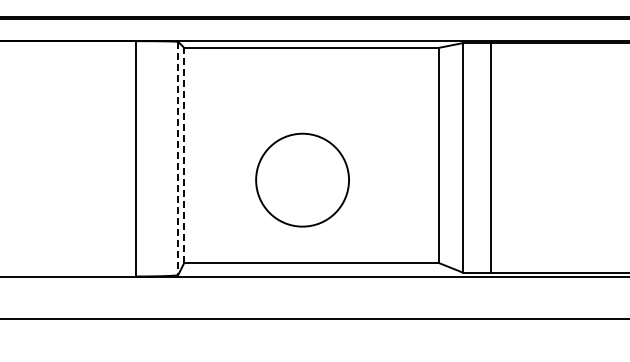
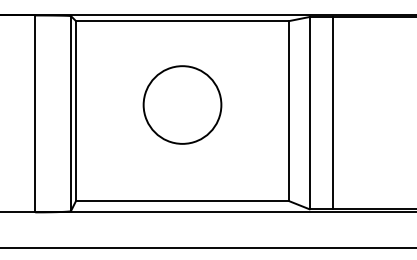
line: (184, 155) -> (76, 111), dashed -> solid
line: (178, 158) -> (71, 113), dashed -> solid
circle: (302, 179) -> (182, 104), moved

